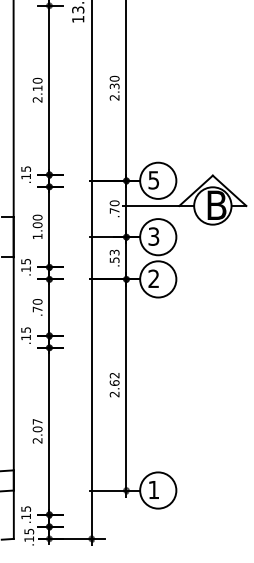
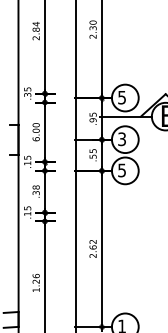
text: (37, 84) -> (36, 26), 2.10 -> 2.84
text: (26, 176) -> (27, 94), .15 -> .35
text: (114, 206) -> (92, 117), .70 -> .95
text: (37, 236) -> (36, 139), 1.00 -> 6.00
text: (113, 252) -> (92, 151), .53 -> .55
text: (153, 278) -> (121, 170), 2 -> 5
text: (37, 305) -> (36, 190), .70 -> .38
text: (37, 430) -> (36, 282), 2.07 -> 1.26

